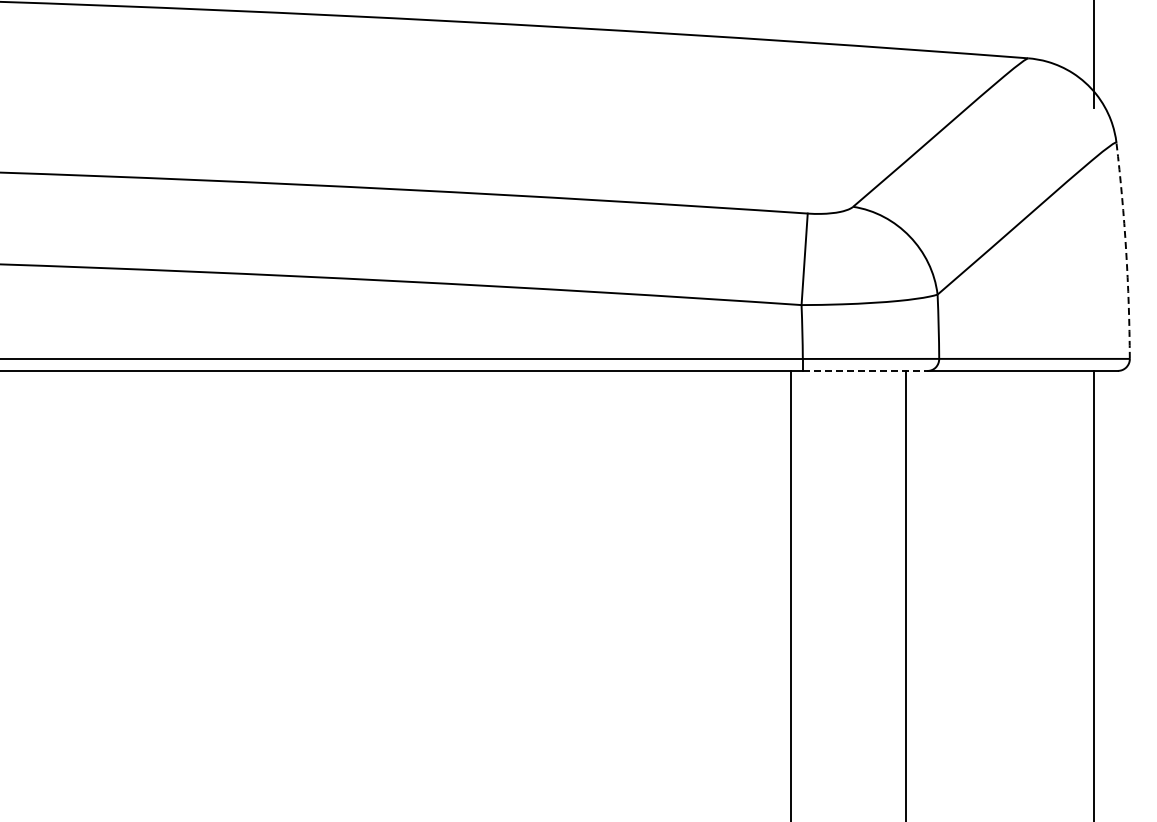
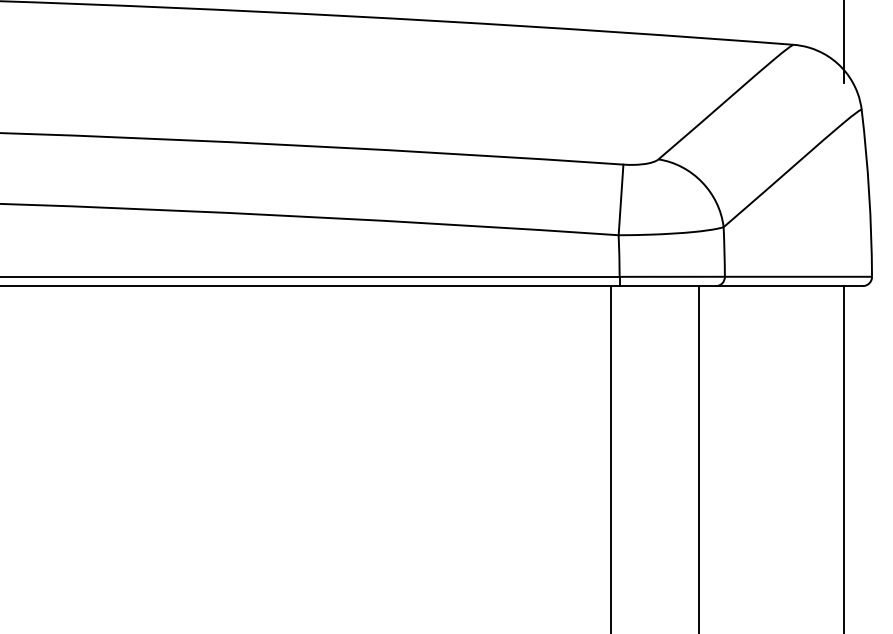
arc: (1126, 250) -> (869, 193), dashed -> solid
line: (865, 370) -> (668, 285), dashed -> solid

